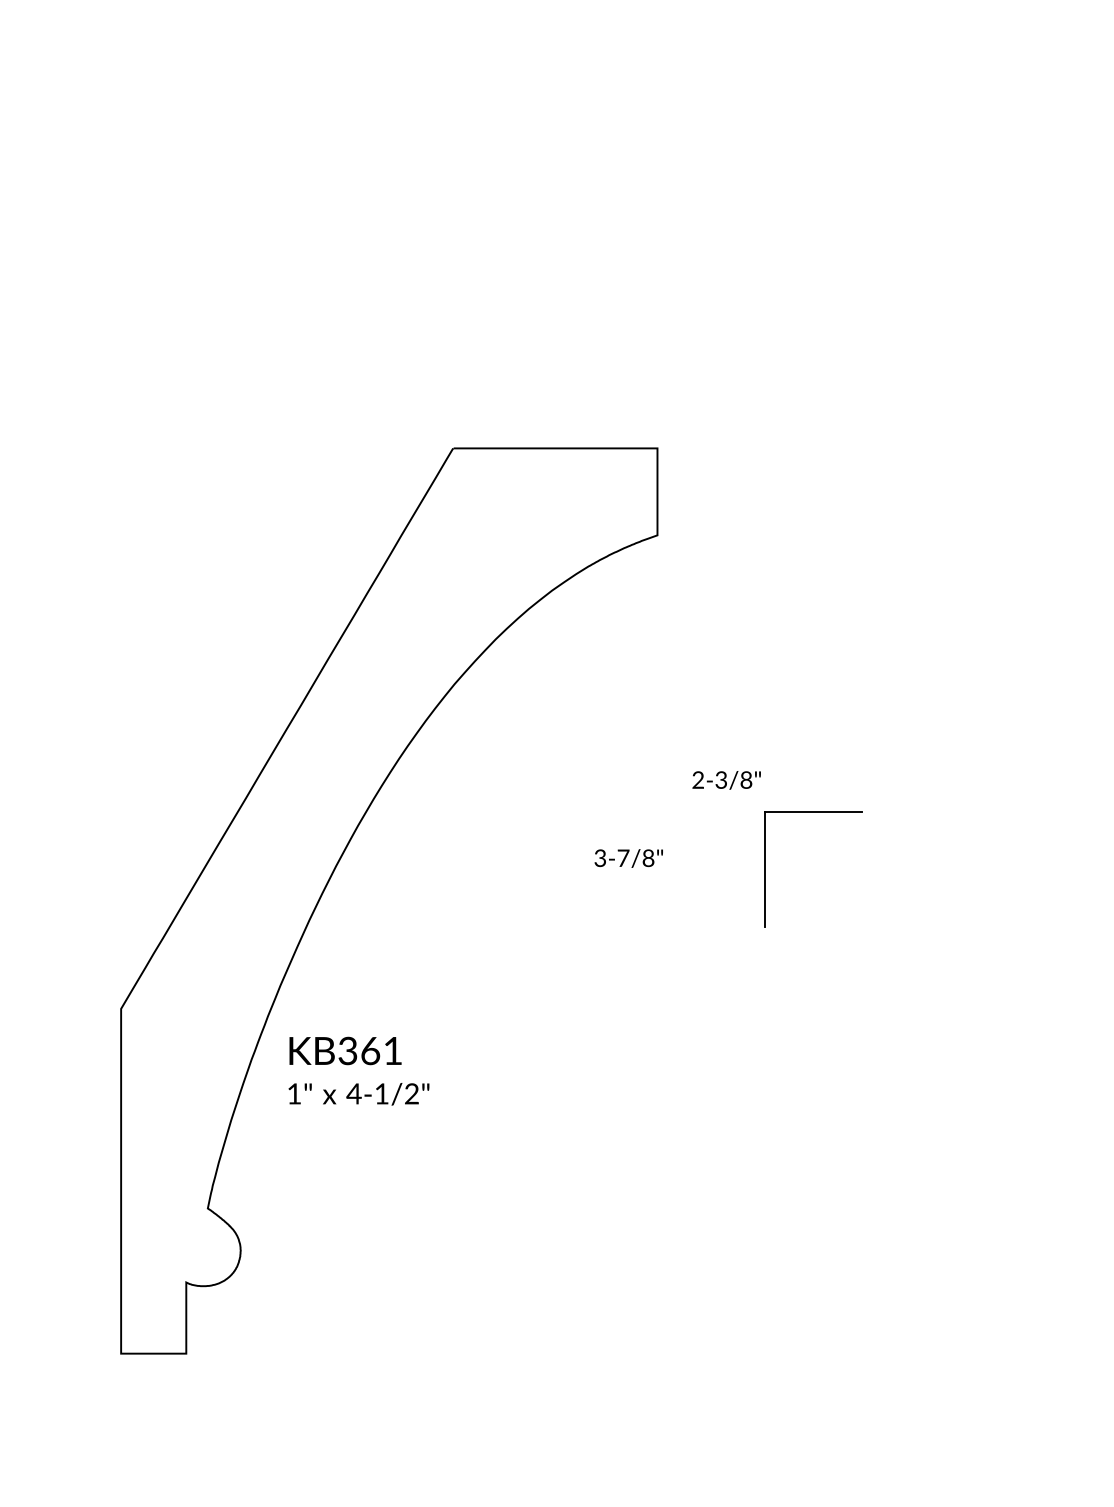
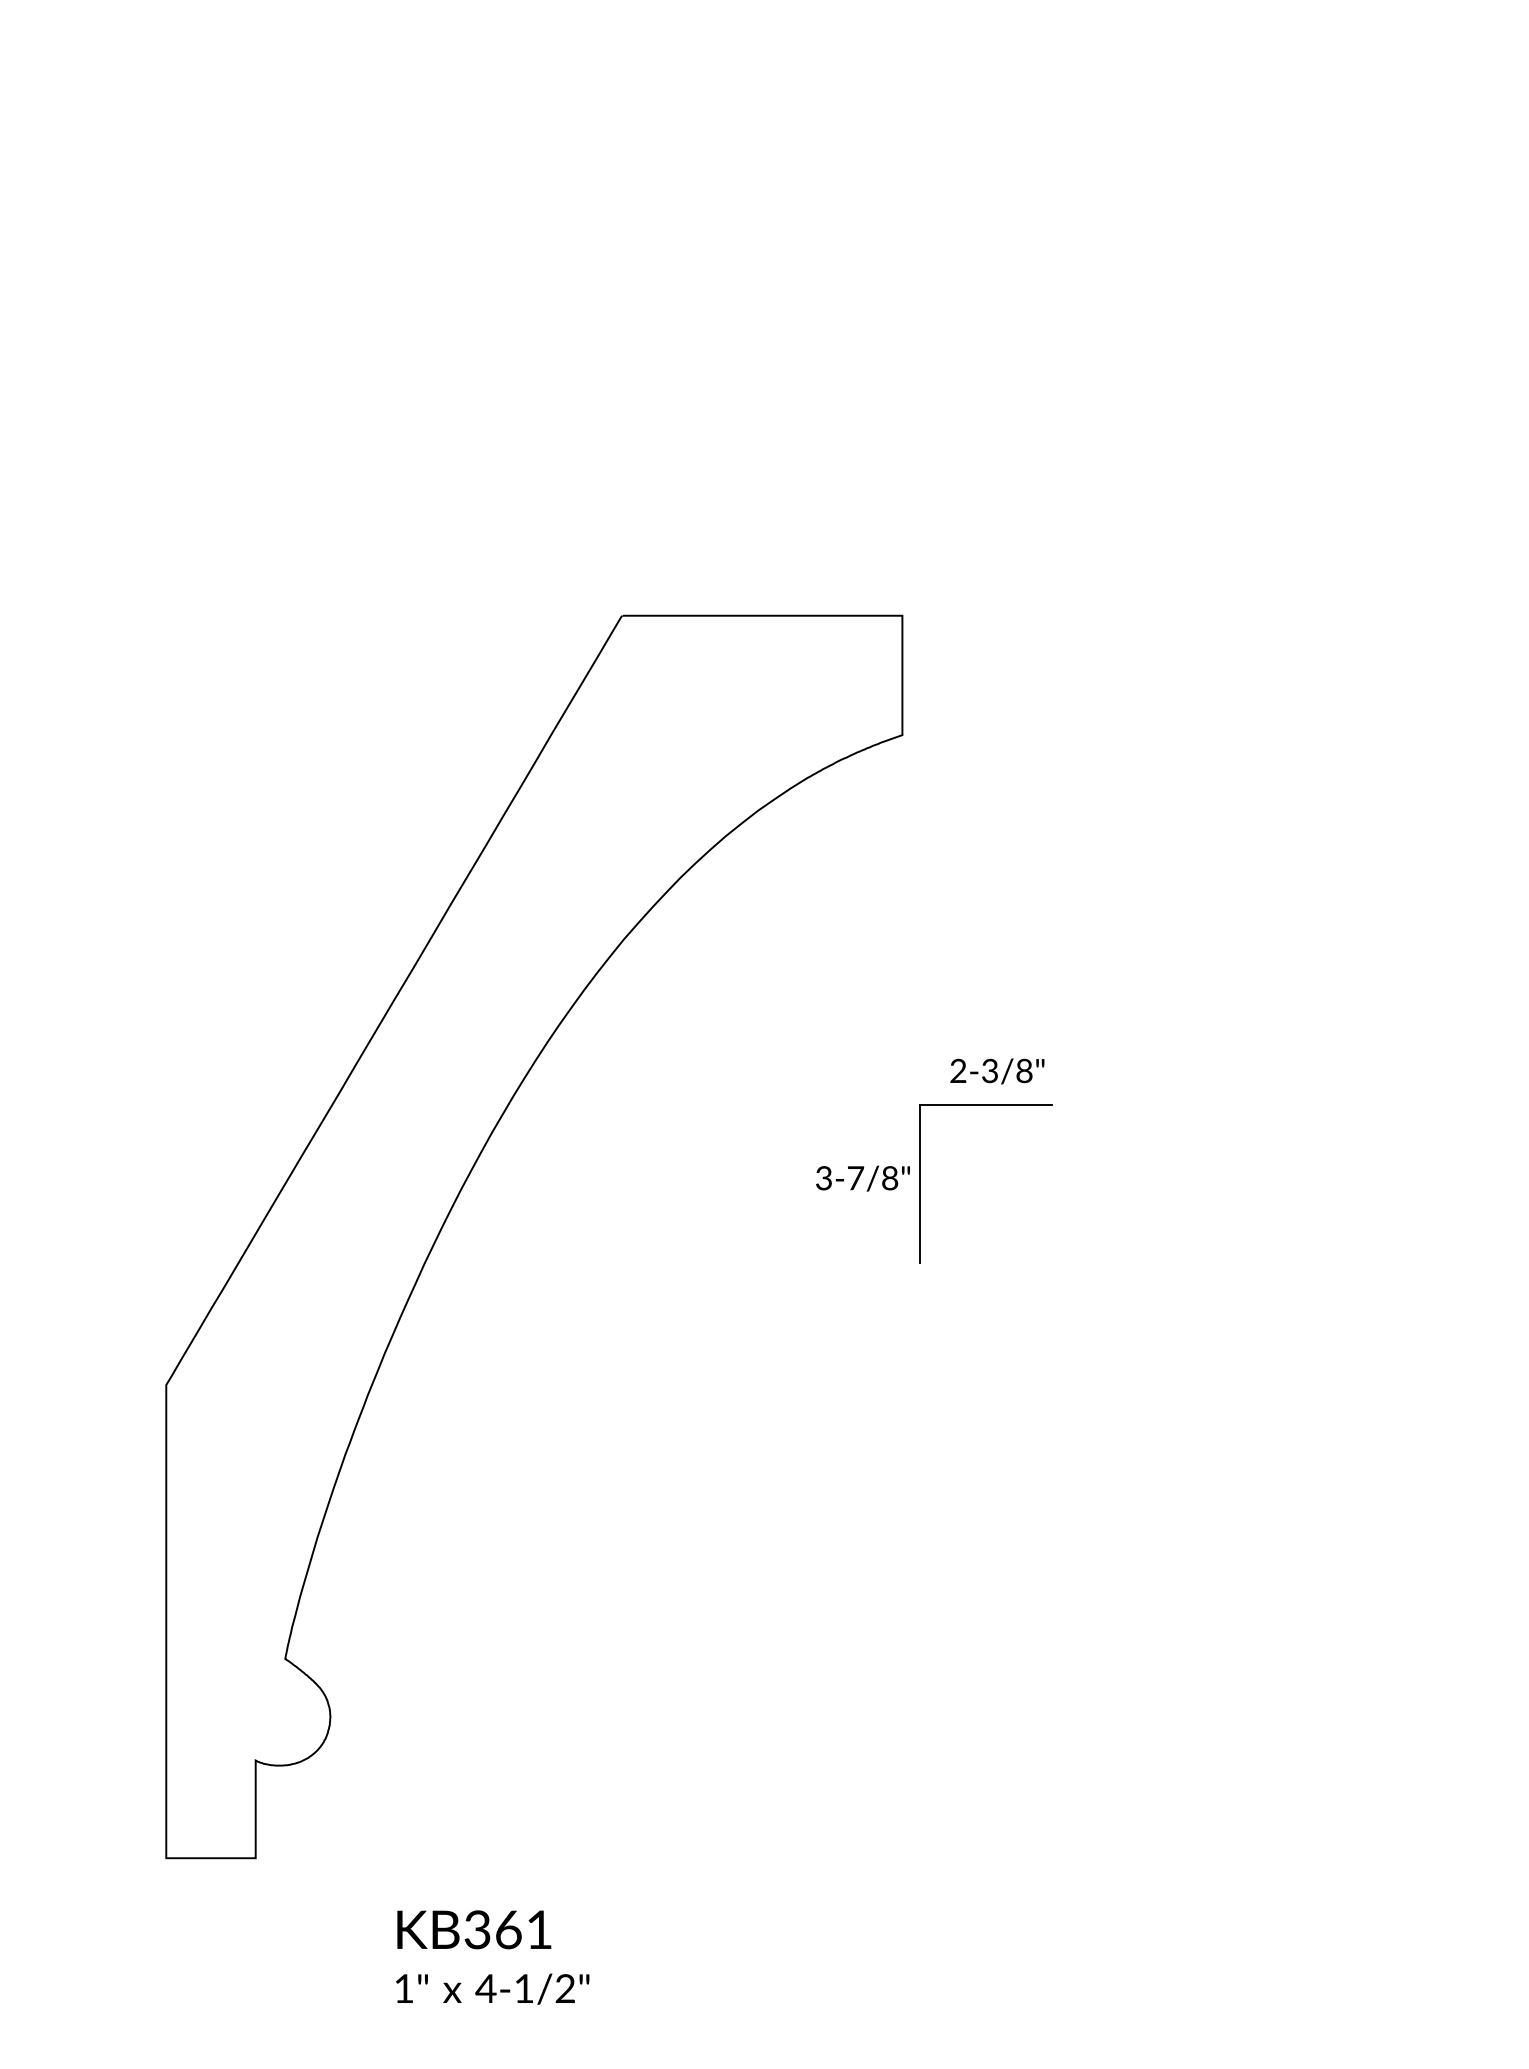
part: (766, 869) -> (920, 1183), moved
text: (358, 1071) -> (492, 1957), moved

